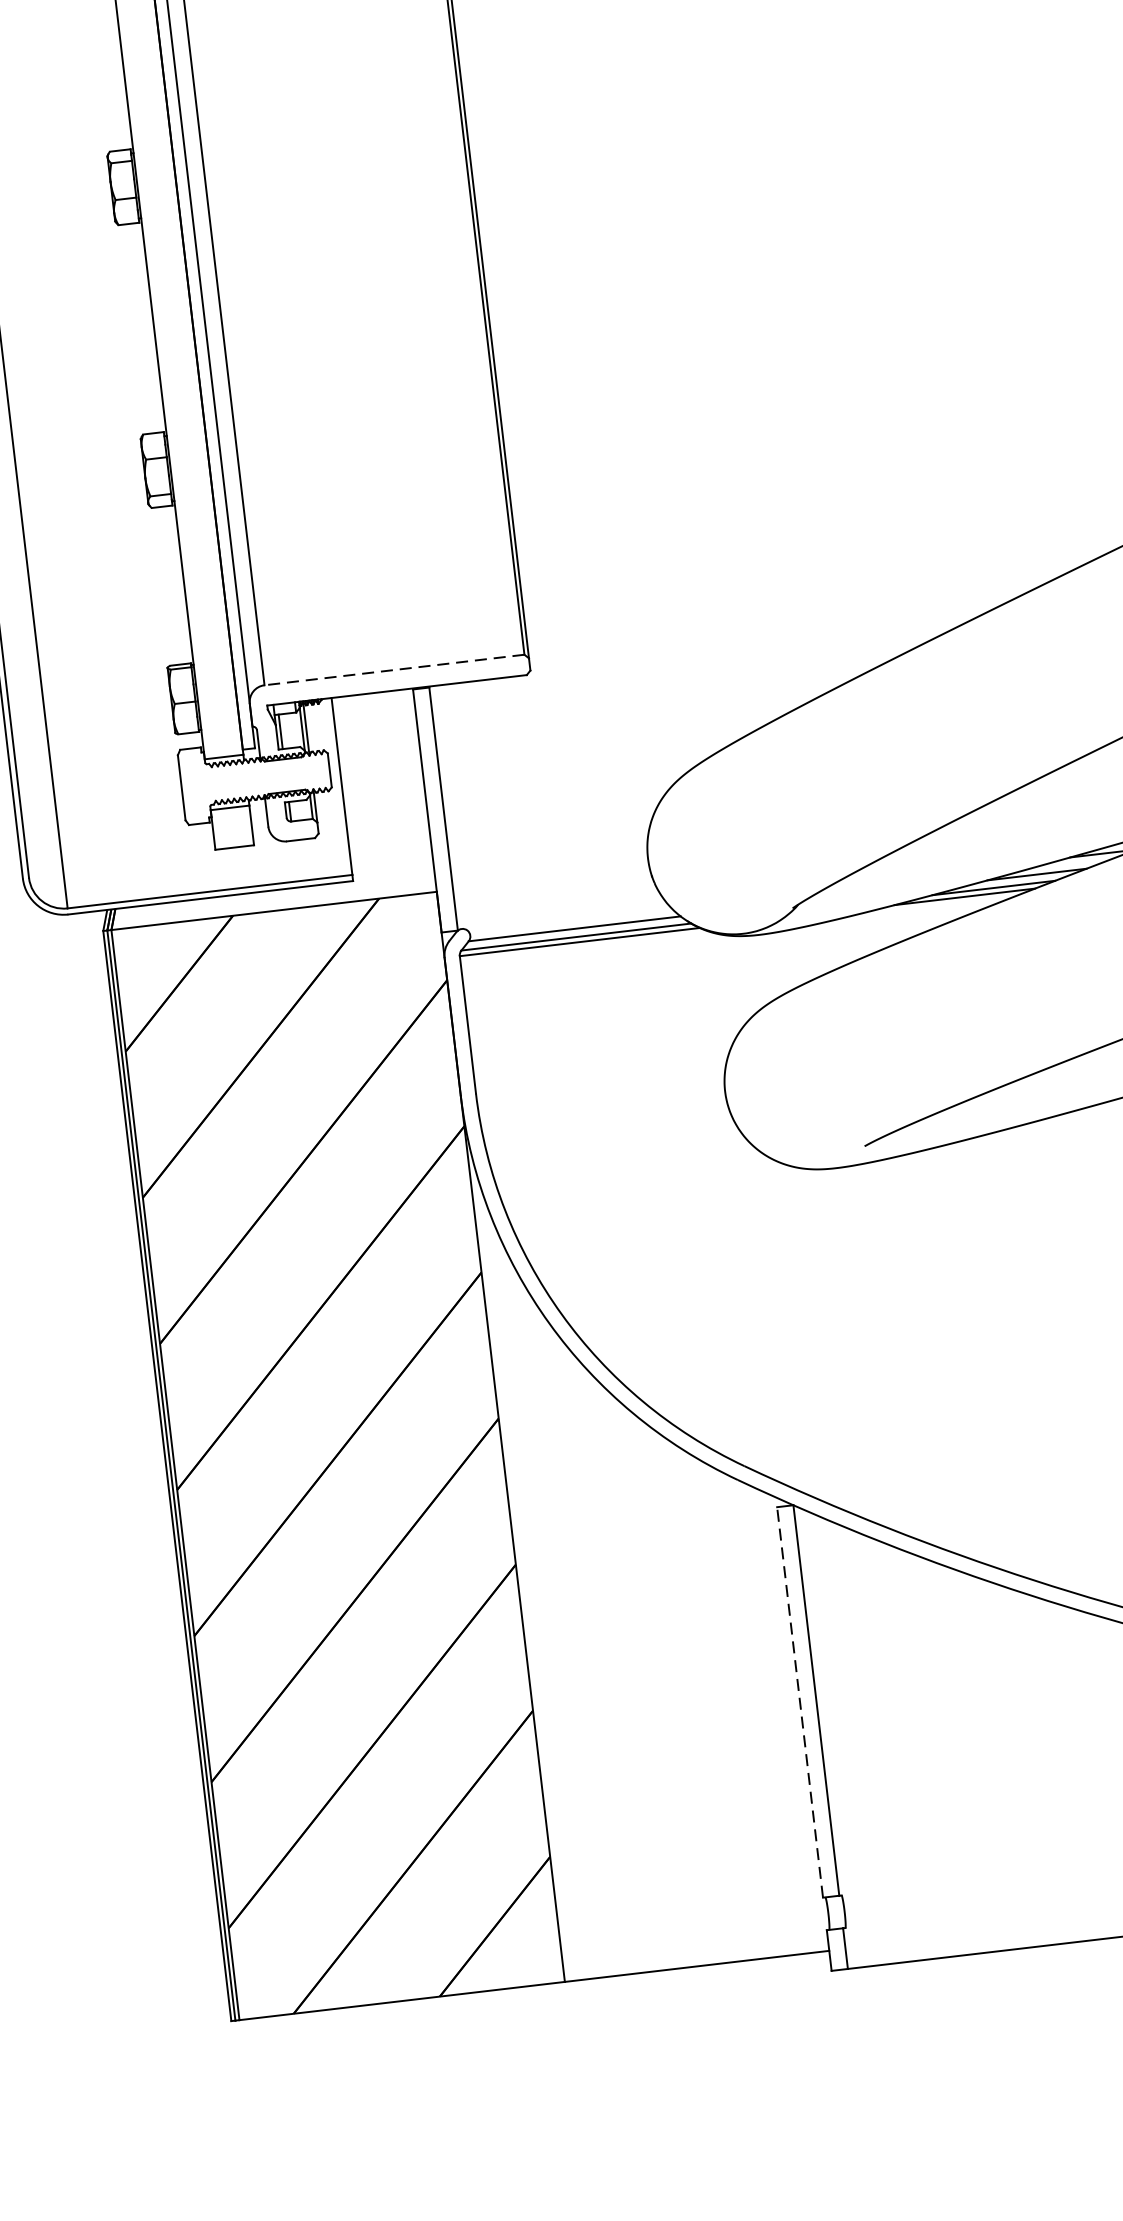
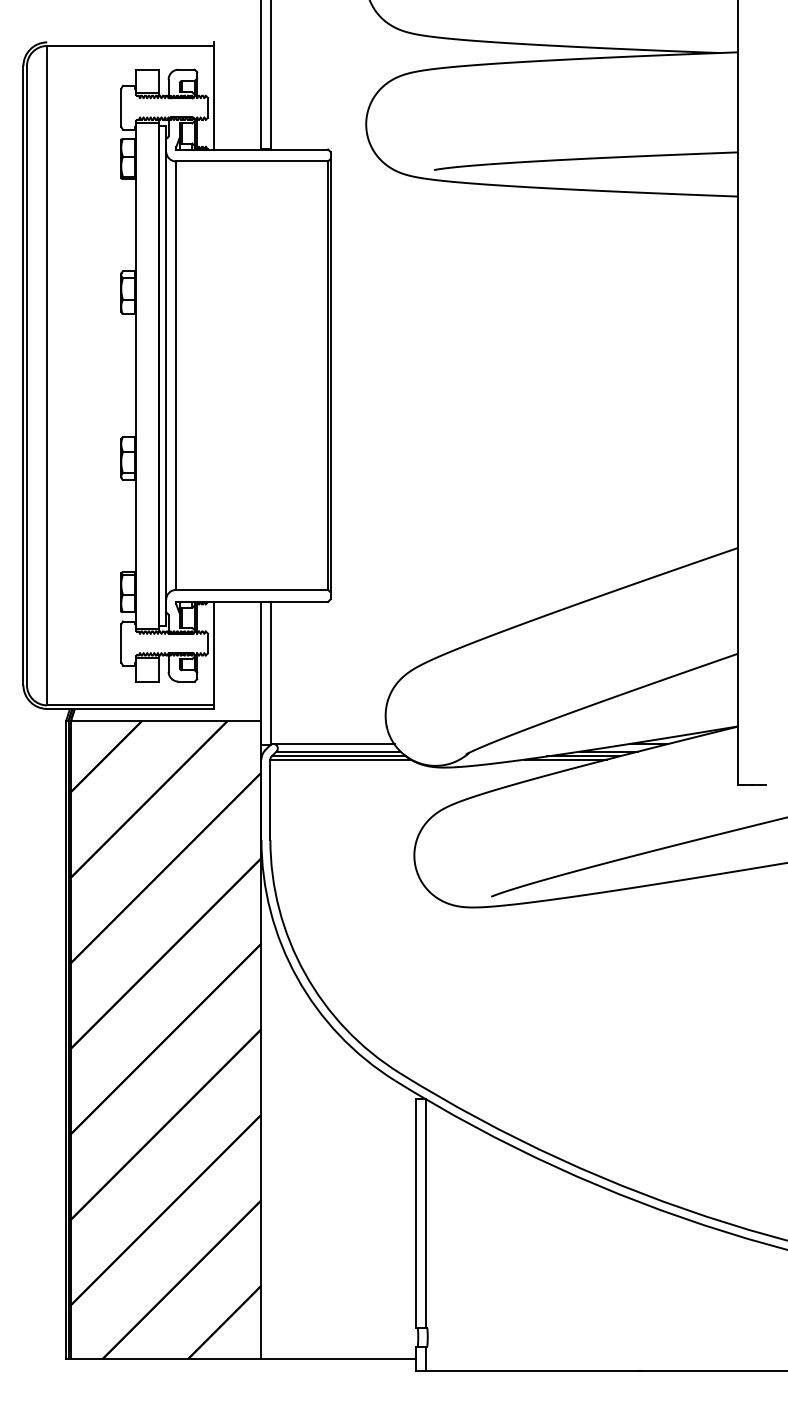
line: (393, 669) -> (251, 589), dashed -> solid
line: (564, 916) -> (333, 743), added
line: (800, 1700) -> (416, 1212), dashed -> solid

